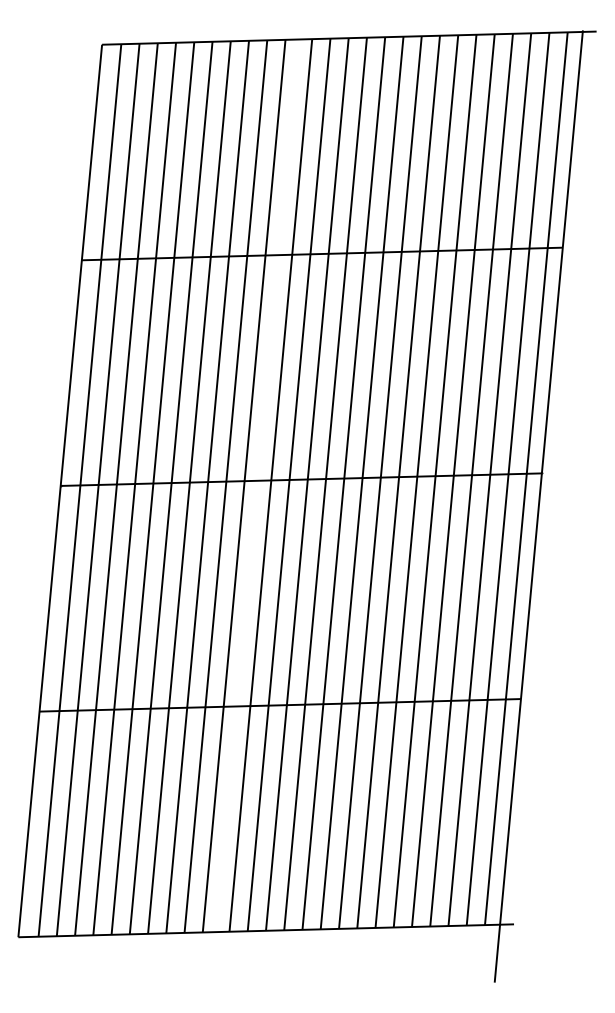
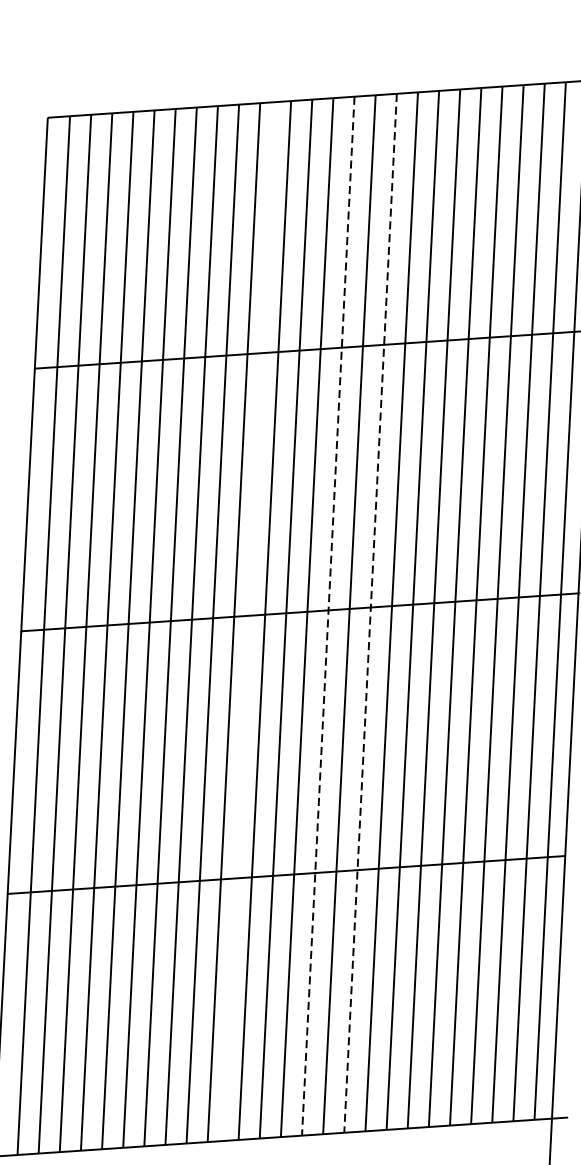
line: (362, 483) -> (371, 613), solid -> dashed
line: (325, 484) -> (328, 616), solid -> dashed

